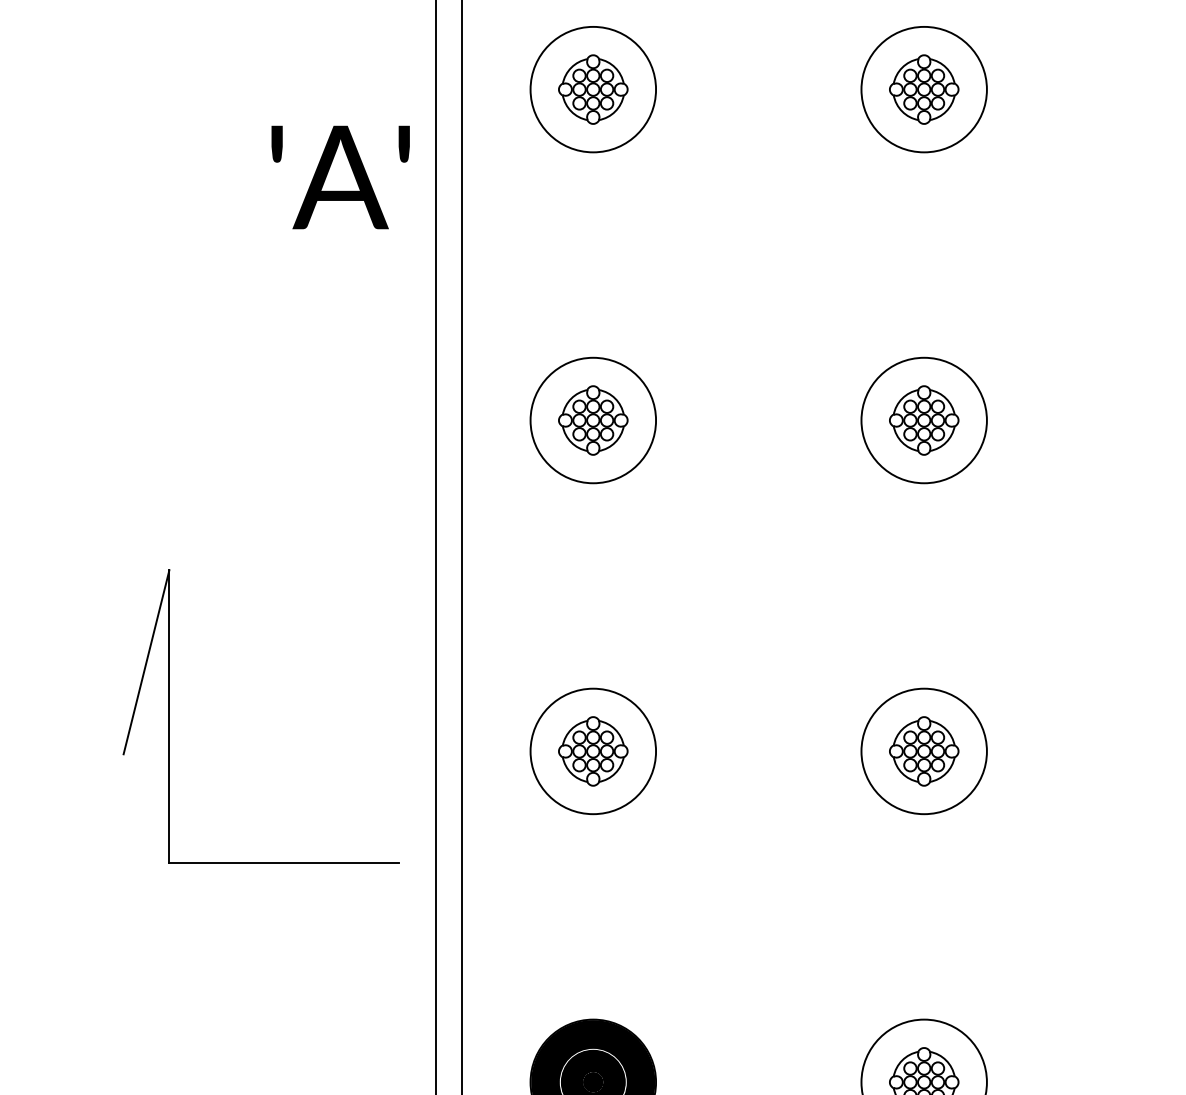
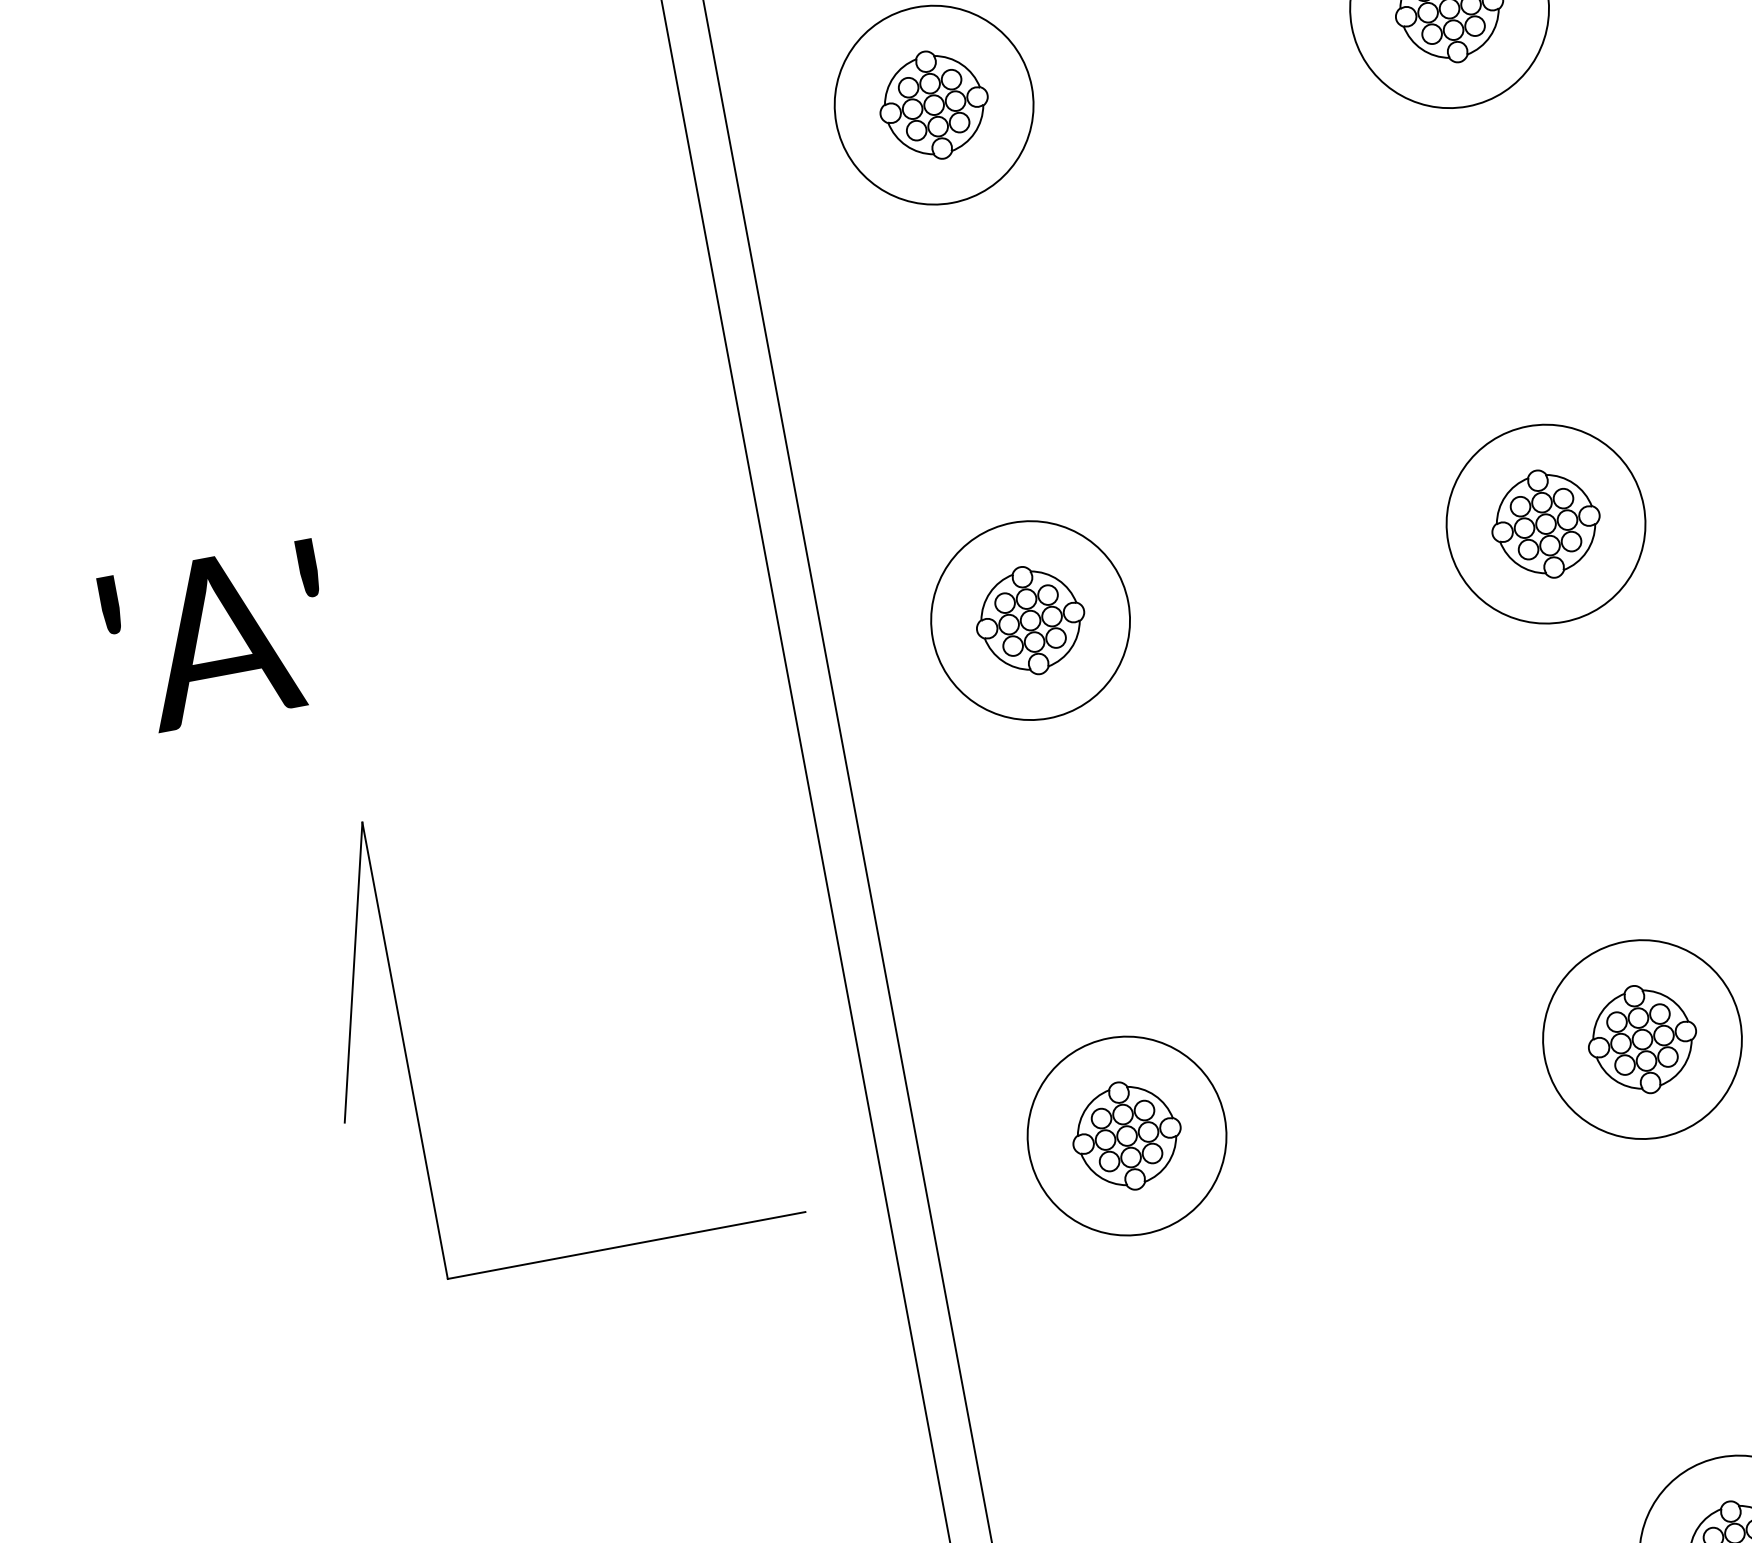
text: (340, 177) -> (218, 638), moved
part: (169, 716) -> (405, 1050), moved

